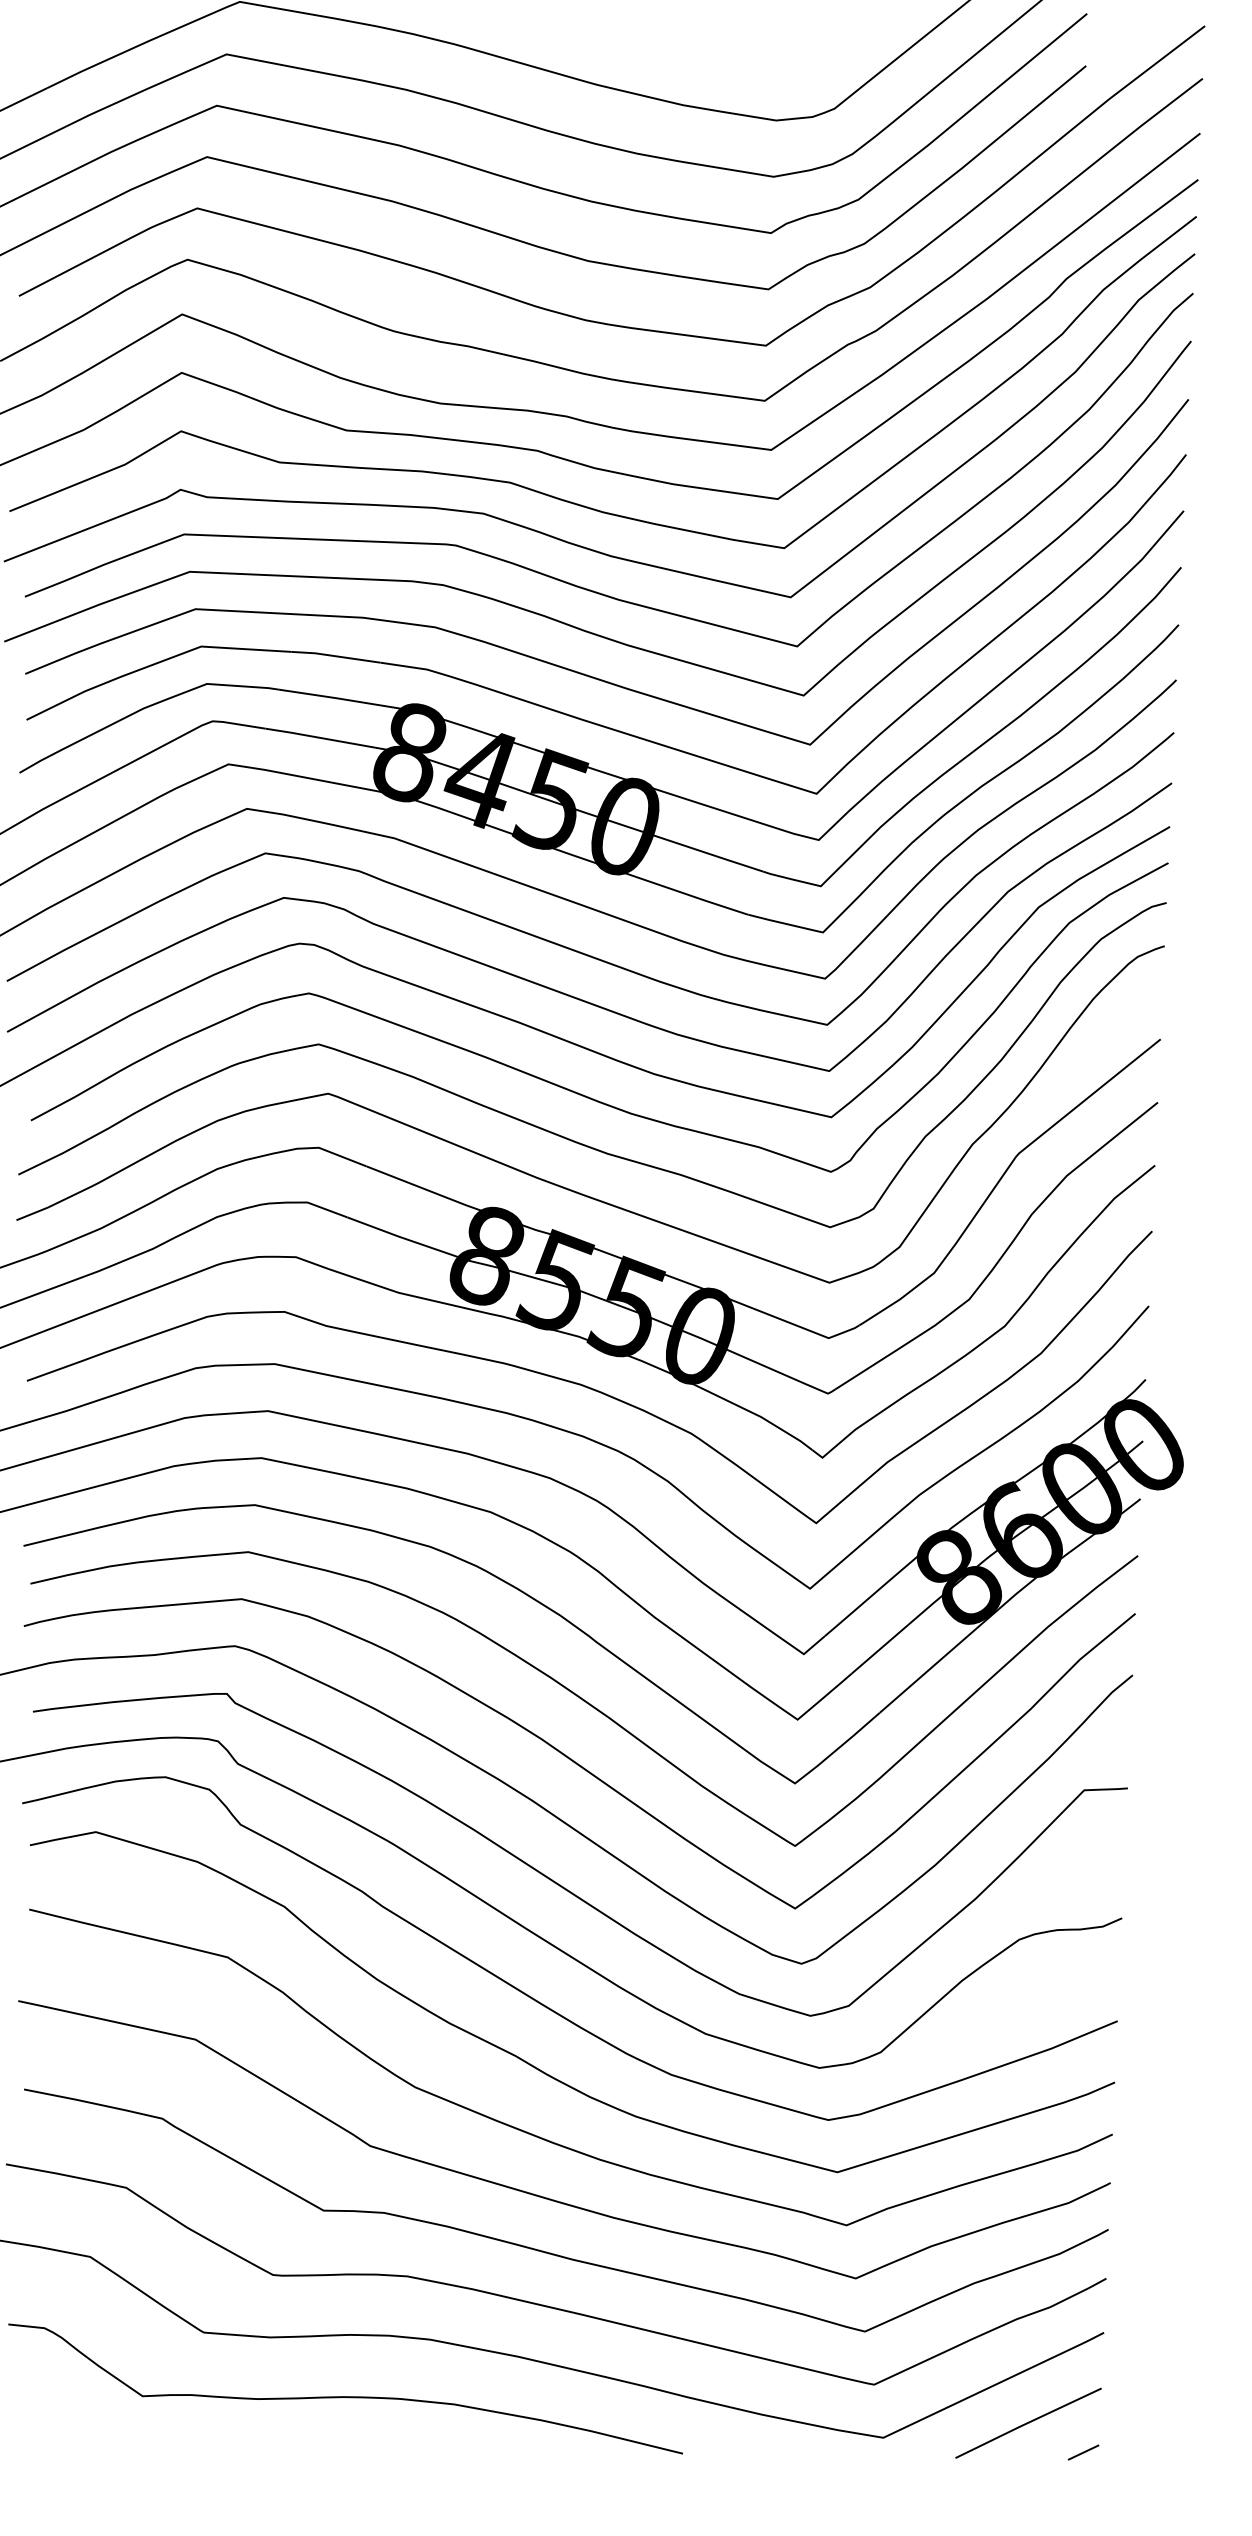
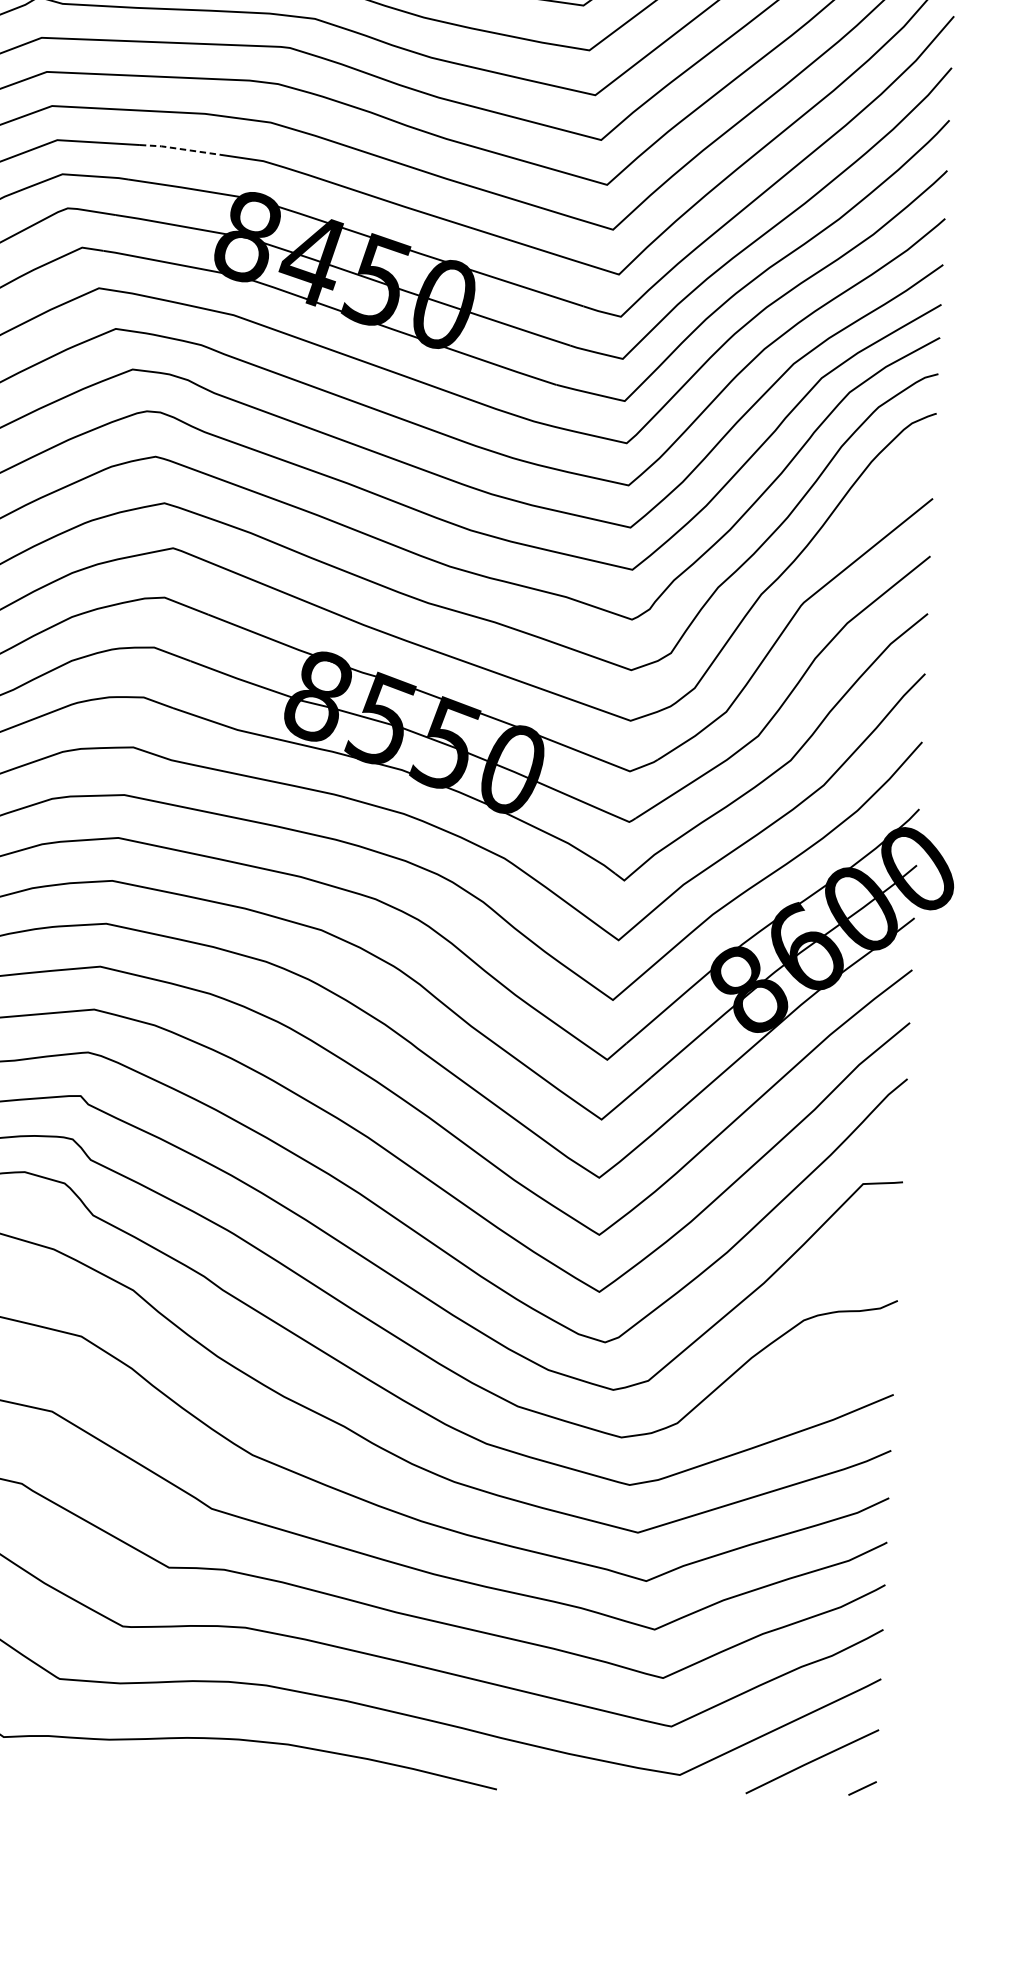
line: (336, 656) -> (180, 149), solid -> dashed

